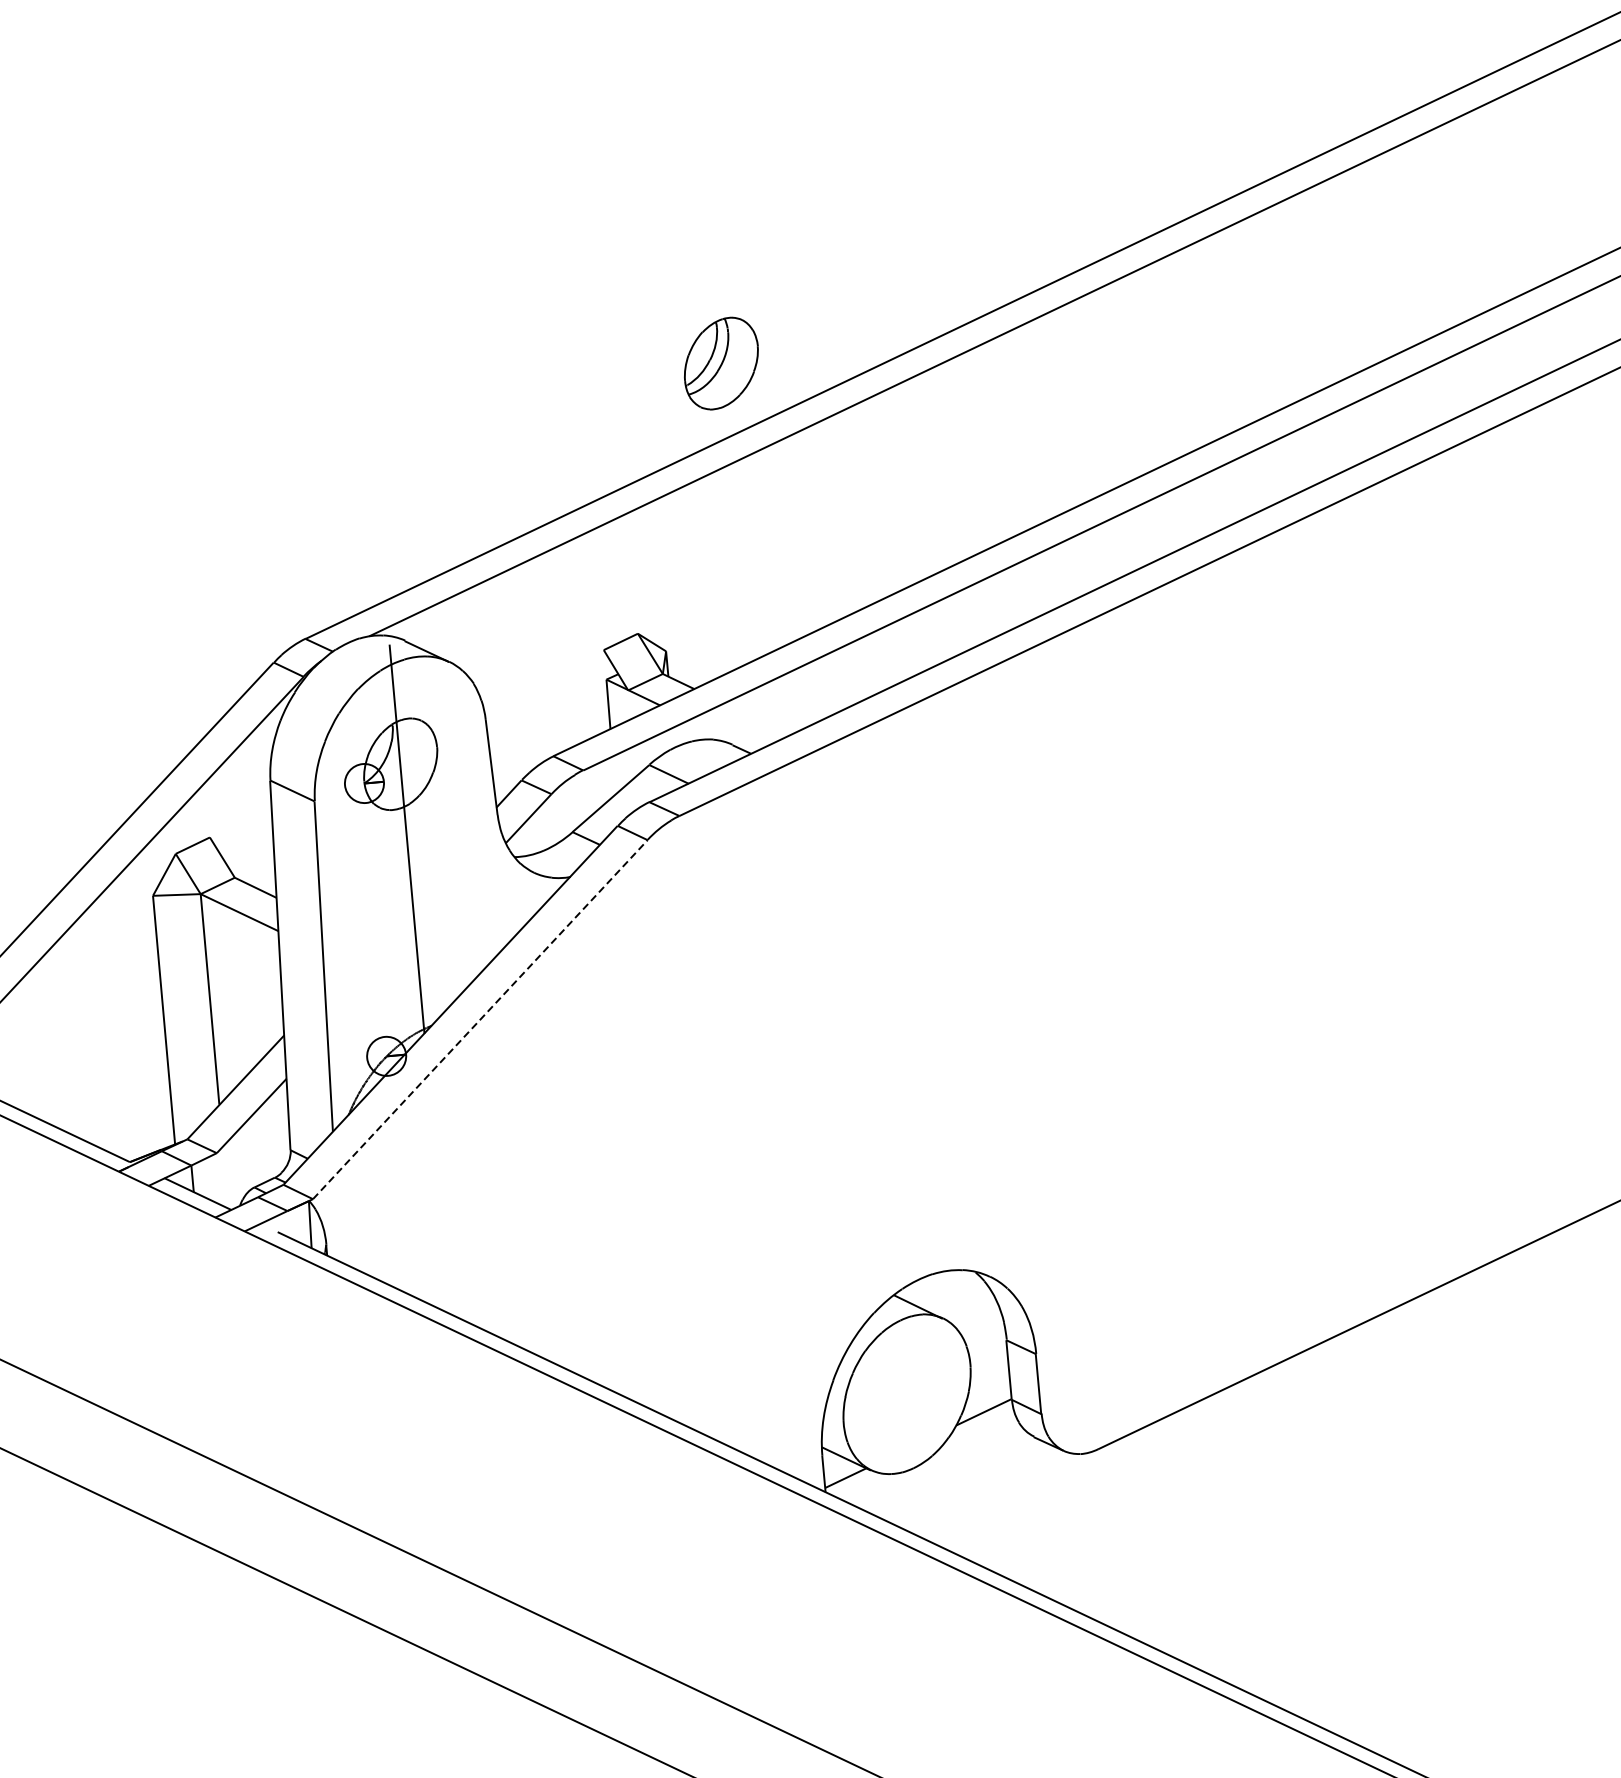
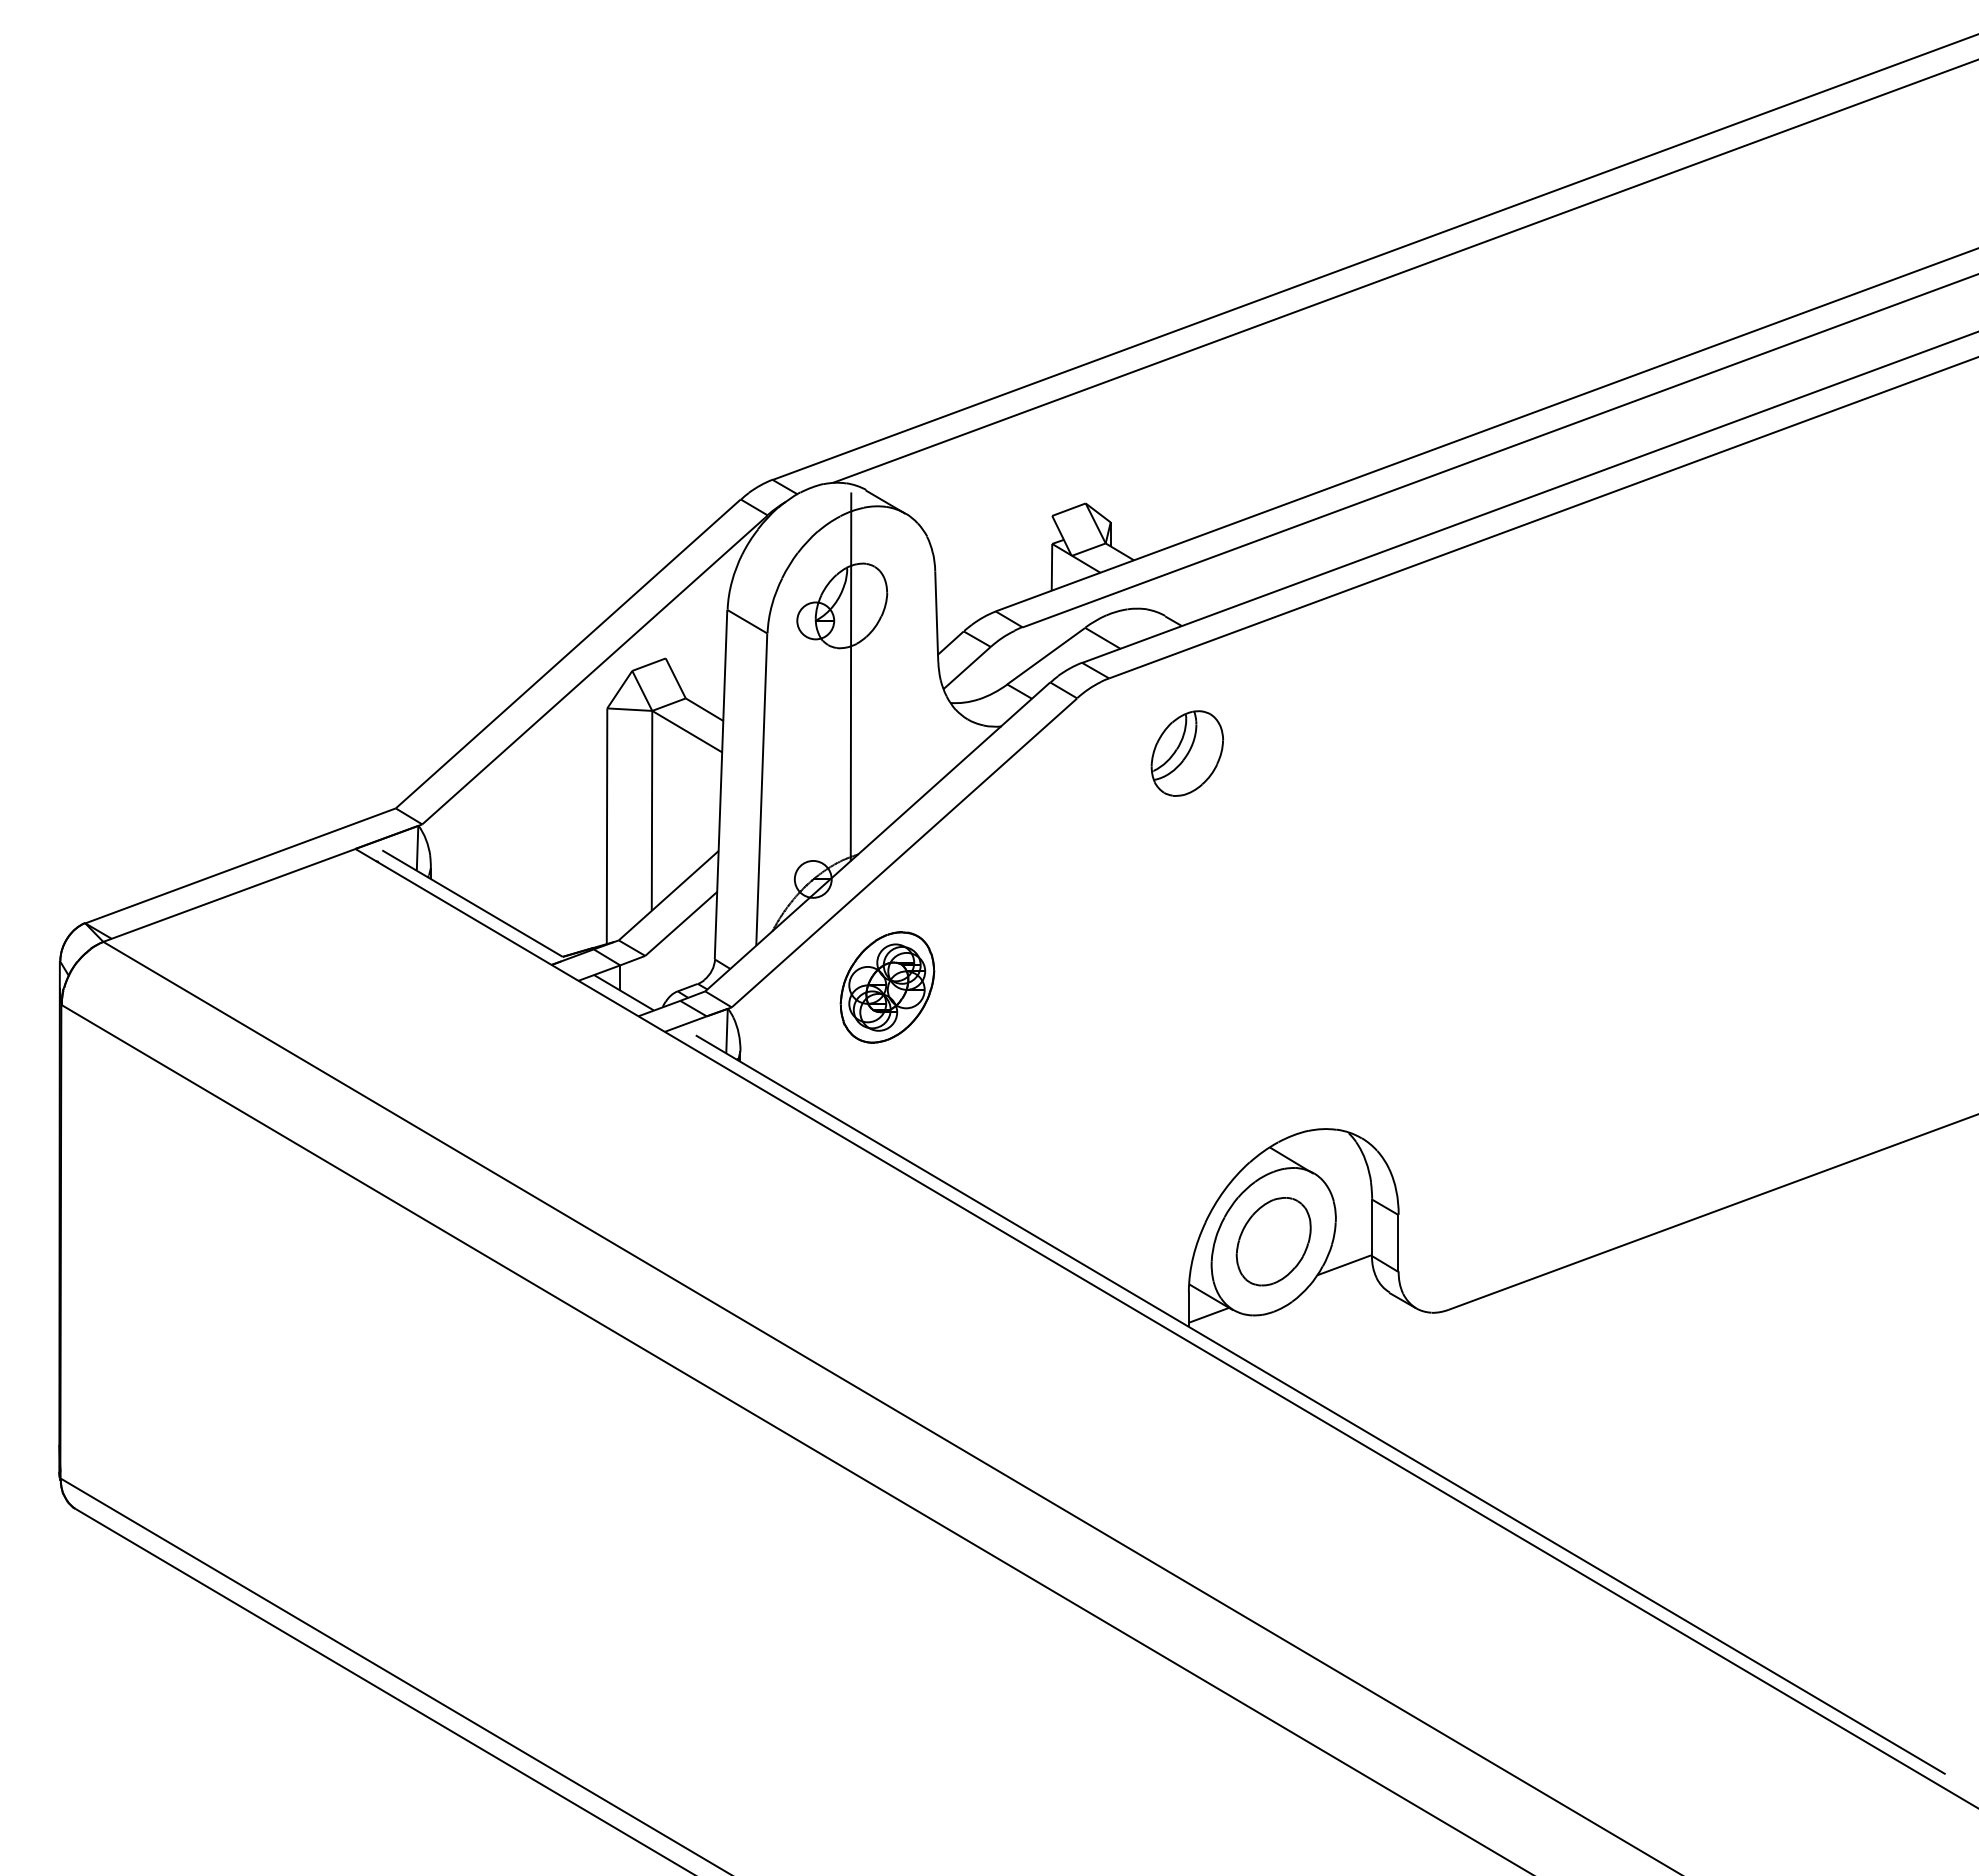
part: (721, 363) -> (1187, 753), moved
line: (480, 1019) -> (904, 852), dashed -> solid
part: (475, 1163) -> (887, 987), added
part: (906, 1394) -> (1273, 1241), added

